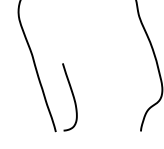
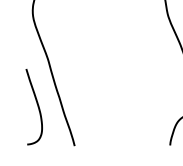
curve: (72, 96) -> (37, 106), moved

